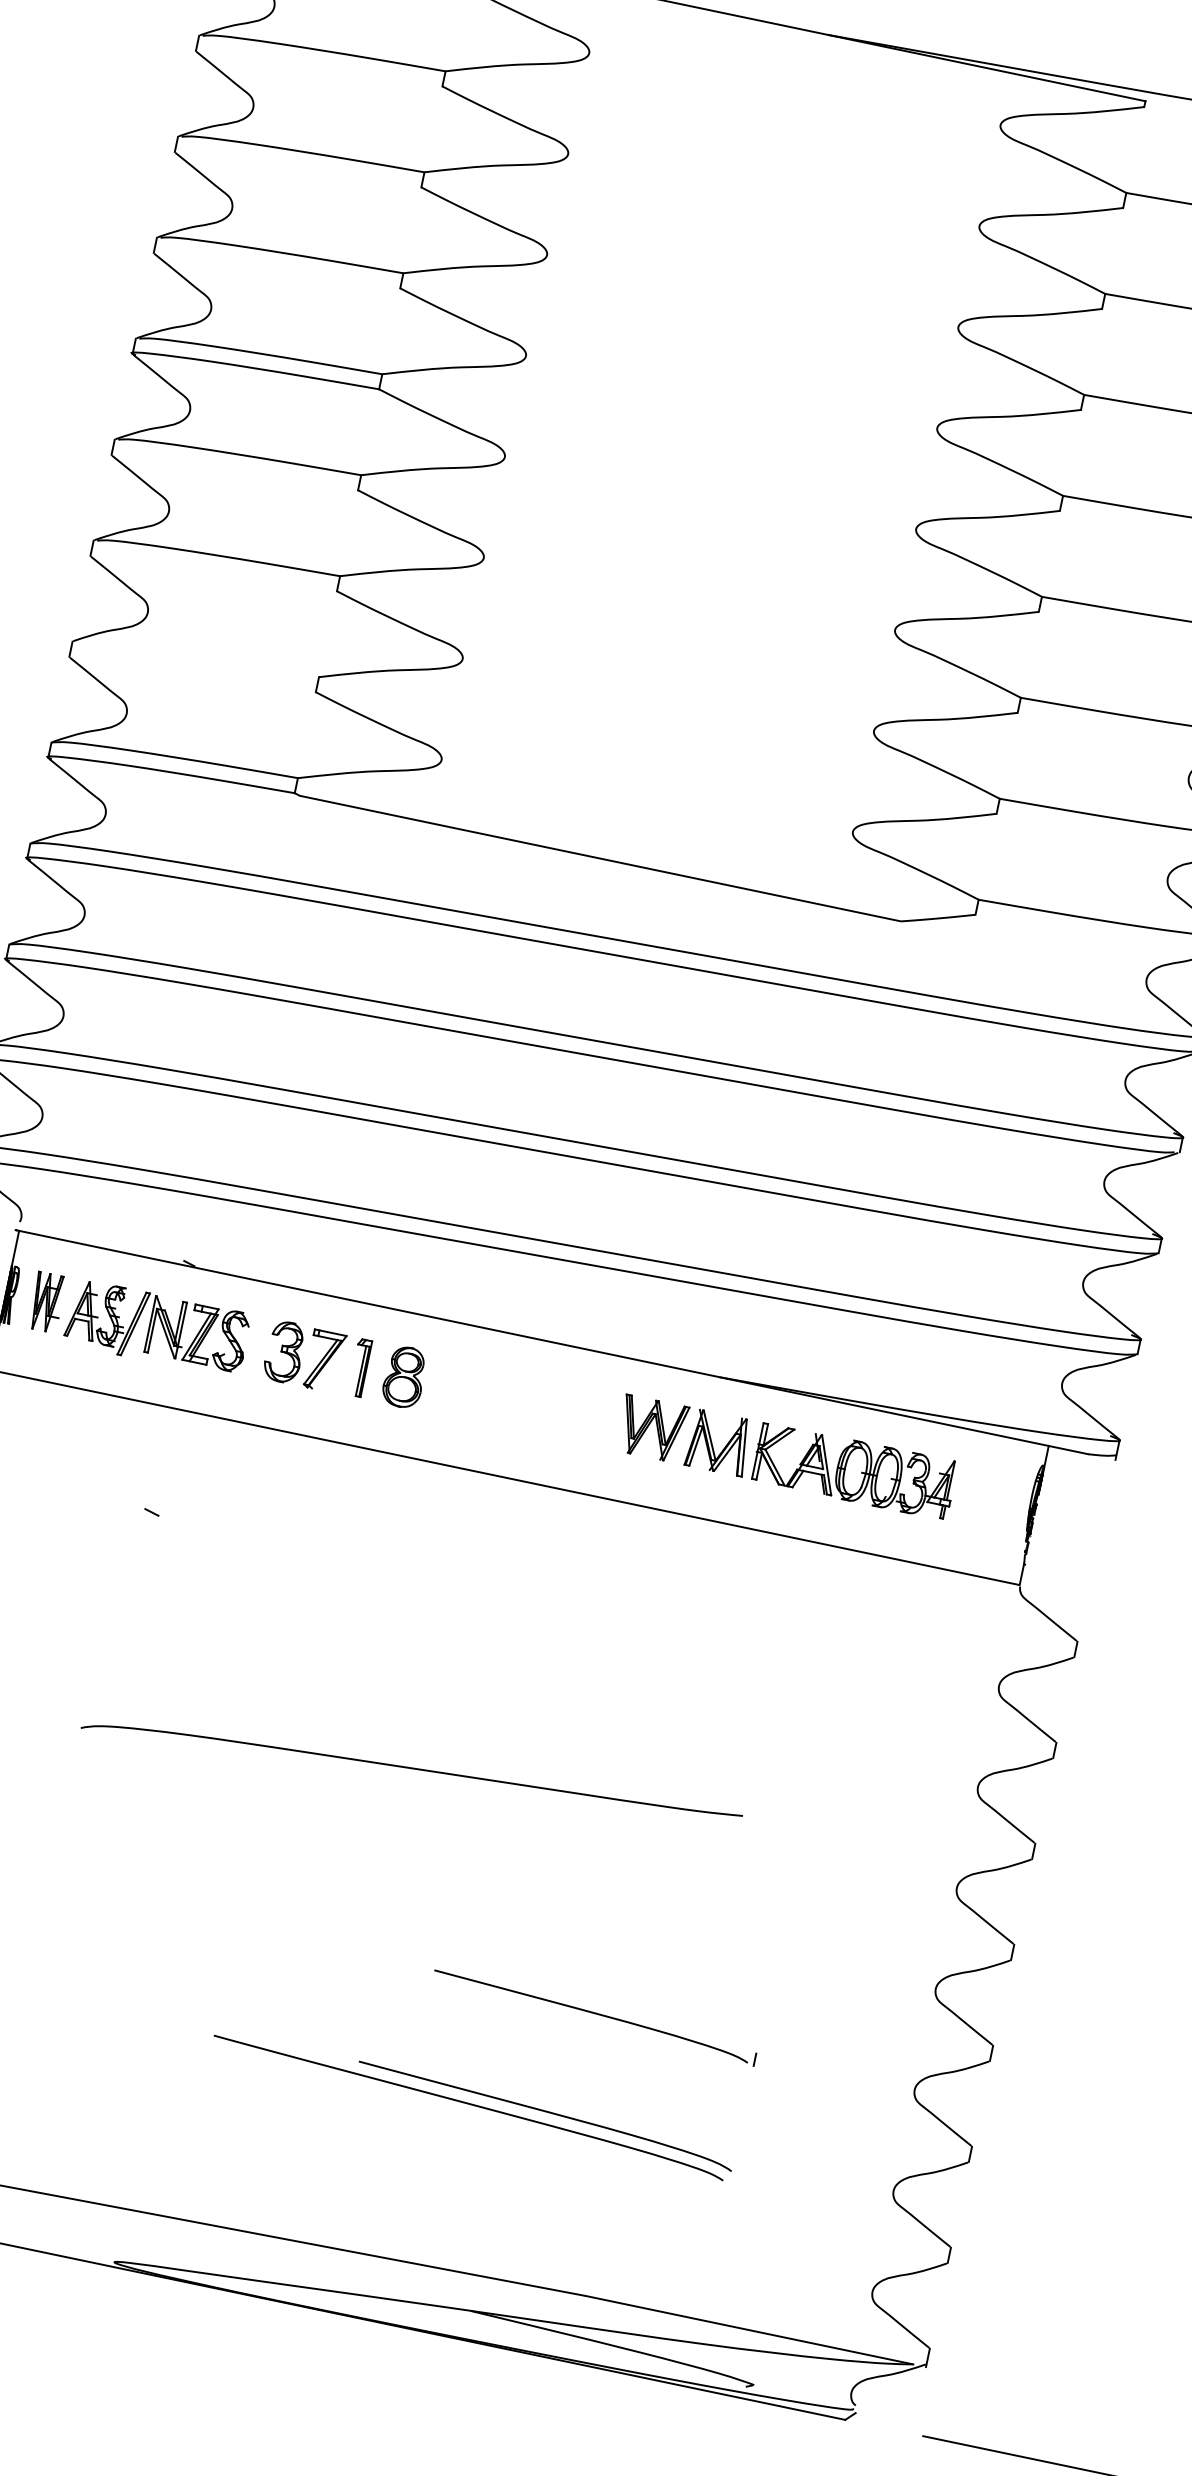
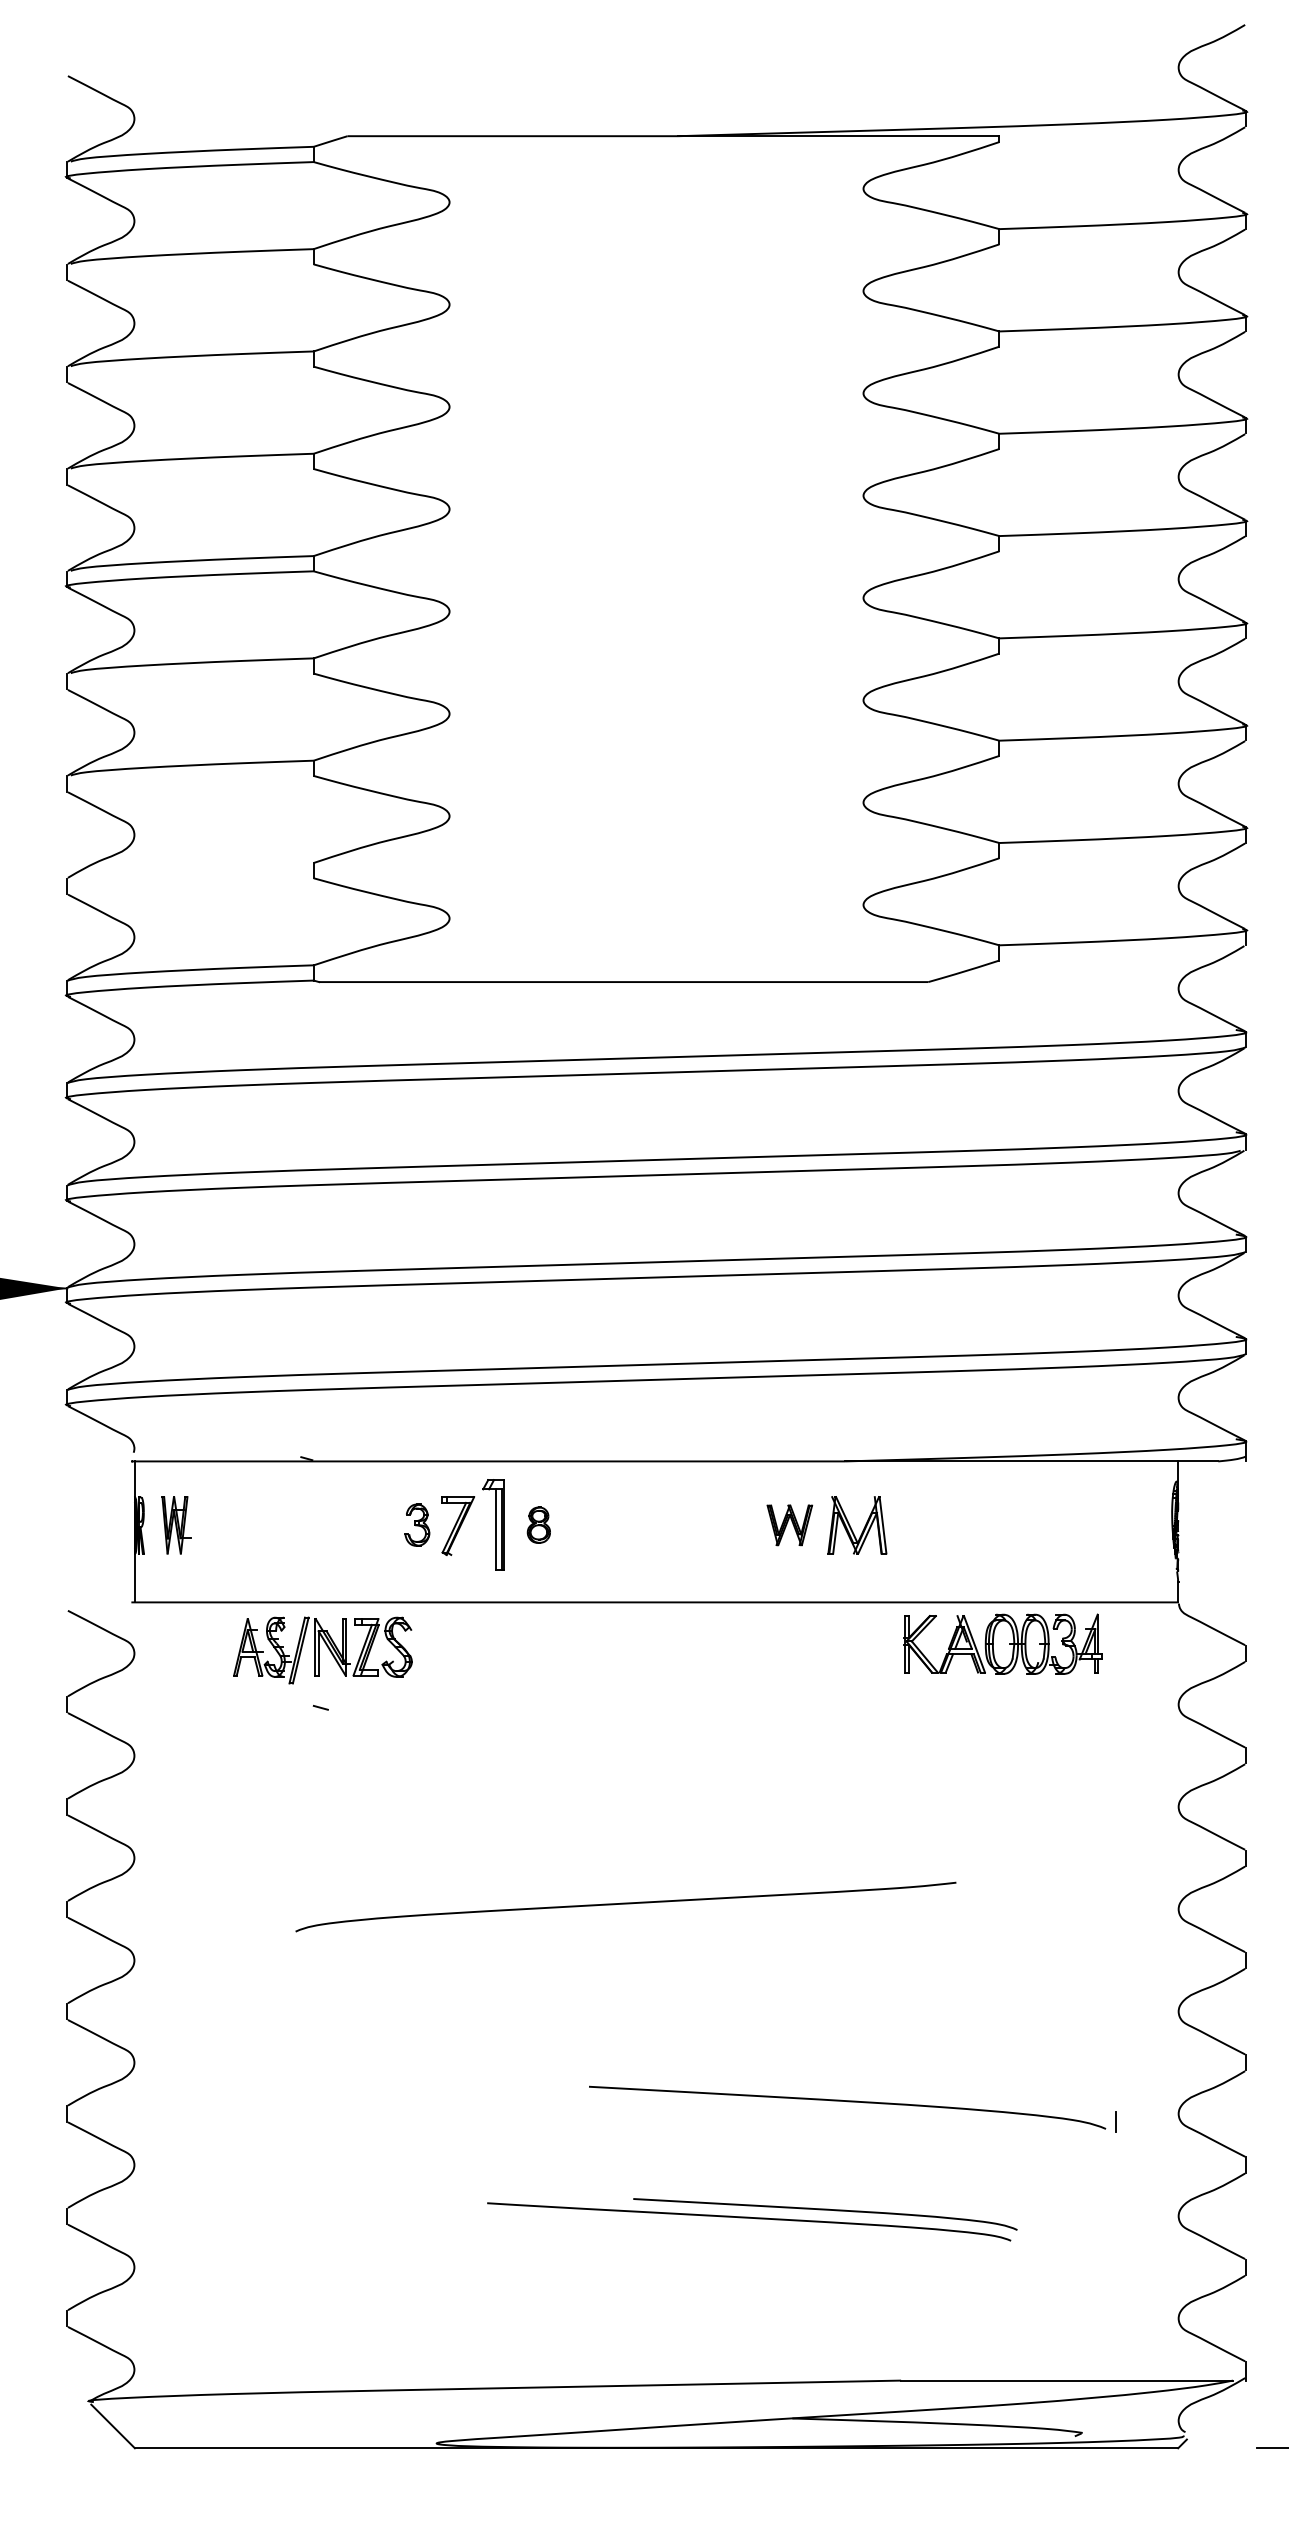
part: (156, 1328) -> (322, 1650), moved
part: (285, 1351) -> (417, 1524), size x0.7
part: (359, 1368) -> (493, 1525), size x1.6
part: (404, 1376) -> (538, 1524), size x0.6
part: (651, 1429) -> (789, 1525), size x0.7
part: (854, 1470) -> (1002, 1643), moved
part: (593, 2017) -> (852, 2108), size x1.6

